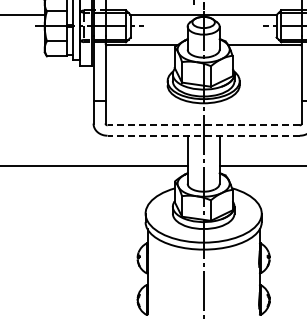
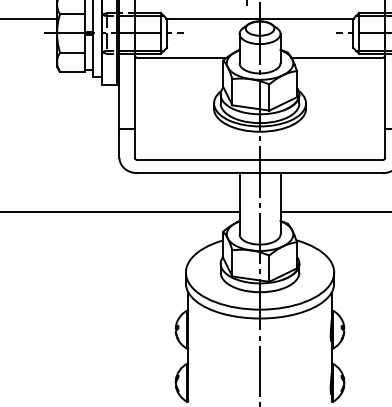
line: (203, 125) -> (259, 160), dashed -> solid
line: (203, 135) -> (259, 172), dashed -> solid

